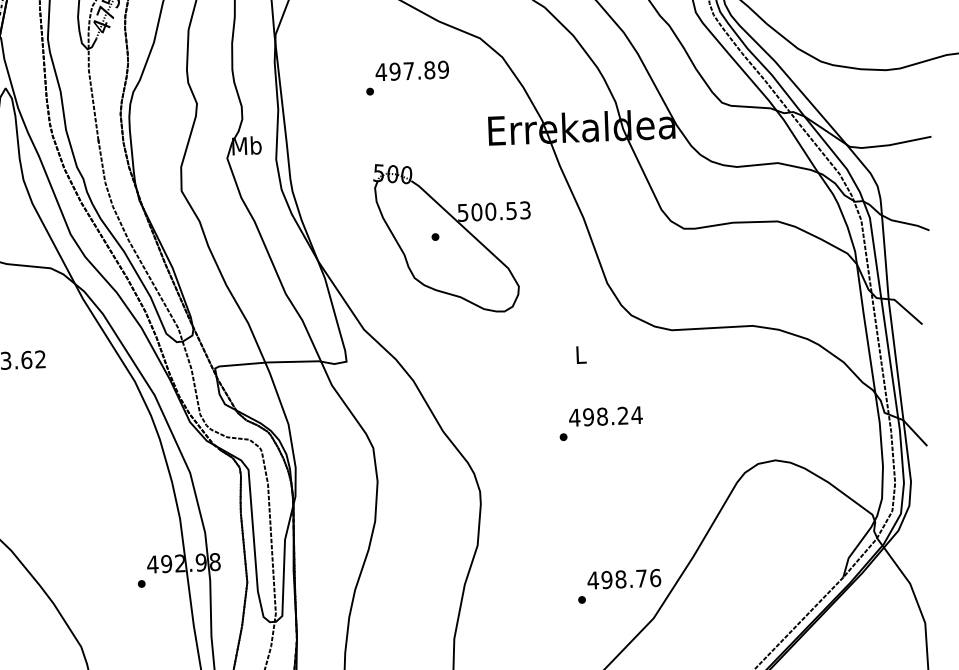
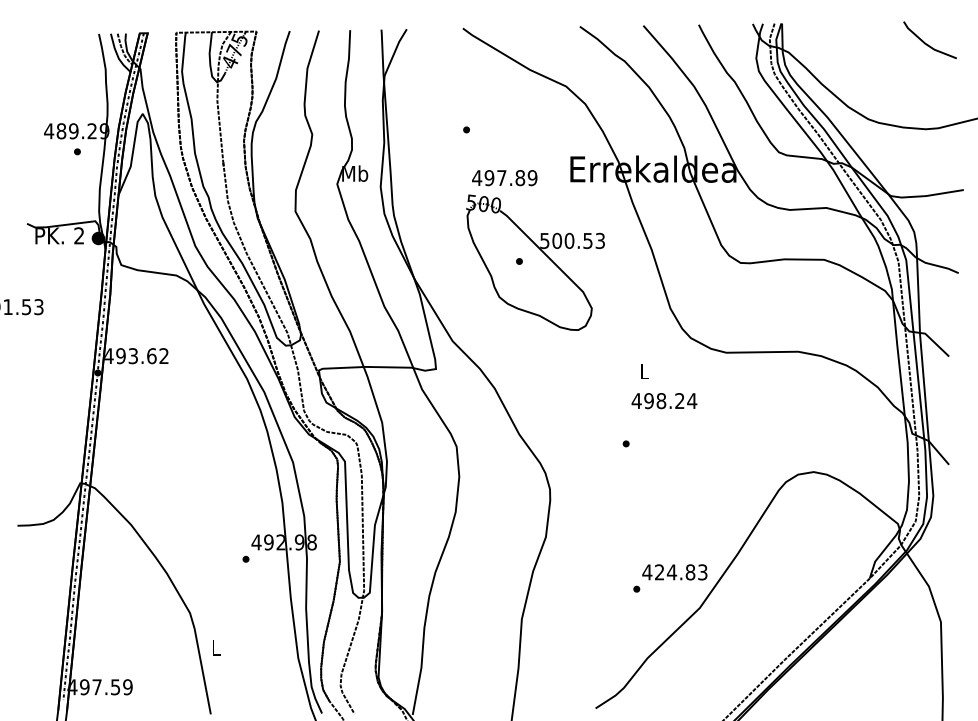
text: (411, 71) -> (504, 178), moved
text: (605, 417) -> (664, 401), moved
text: (630, 579) -> (680, 572), 498.76 -> 424.83

